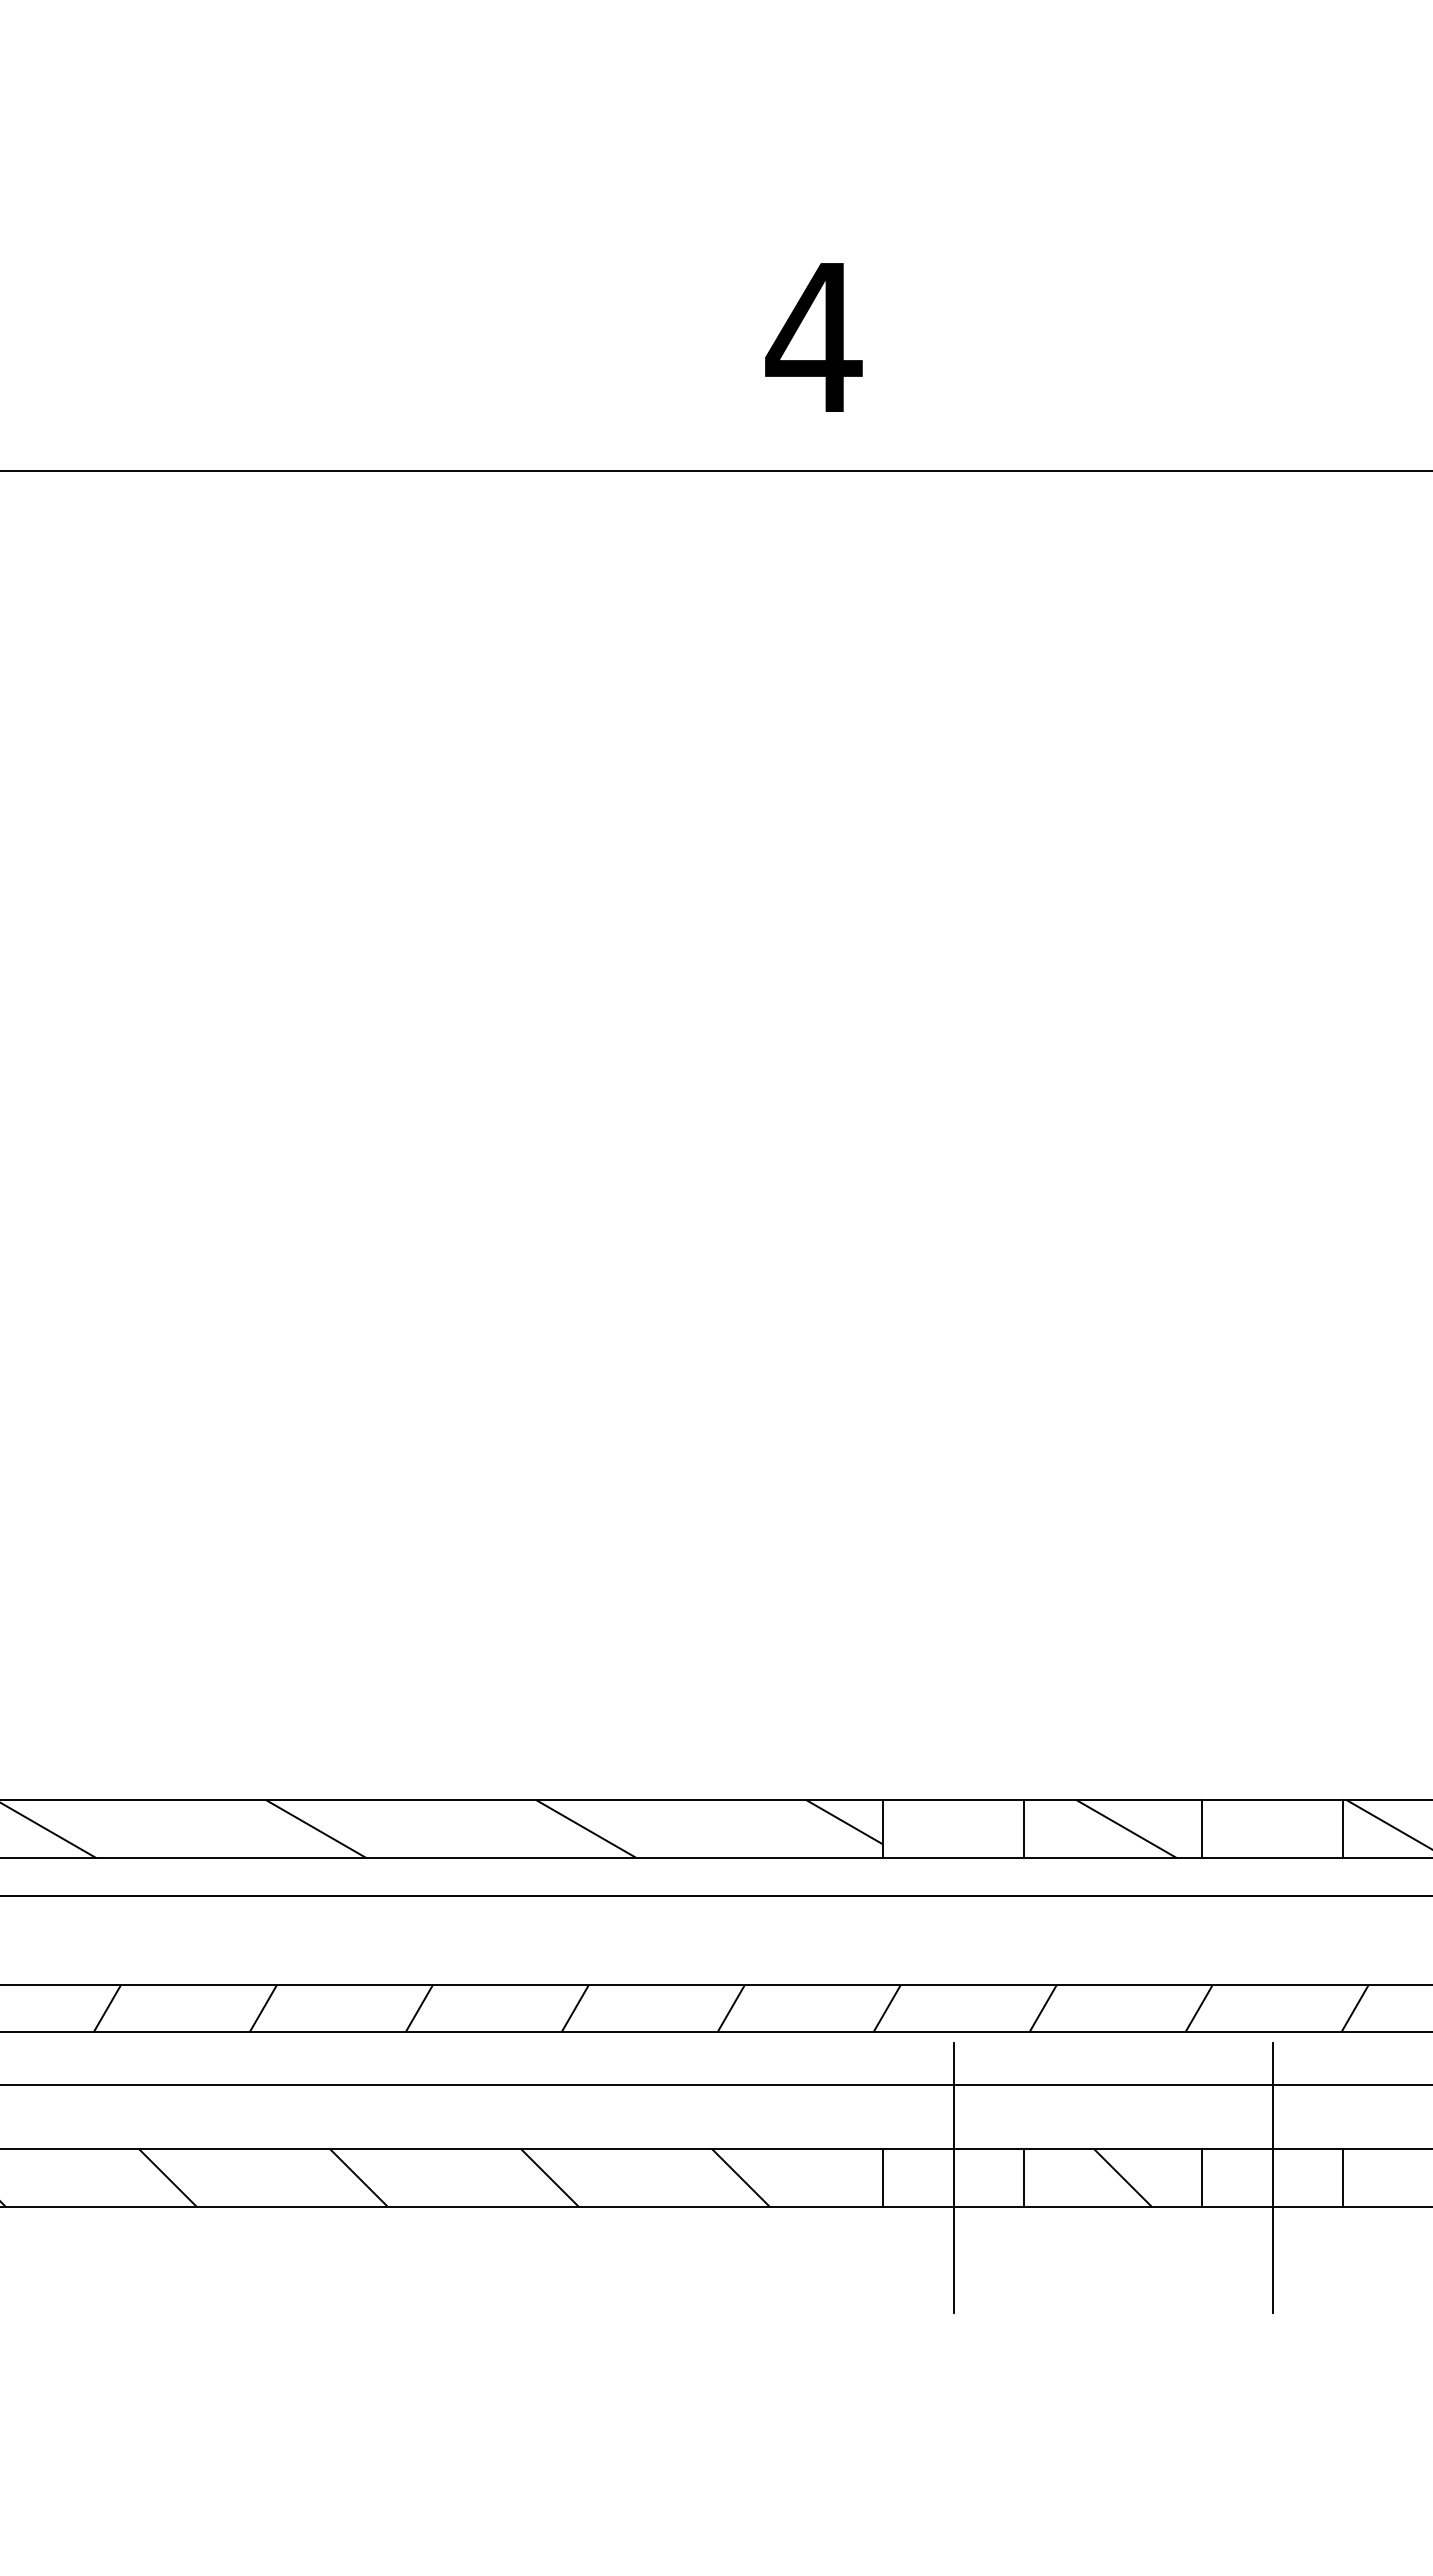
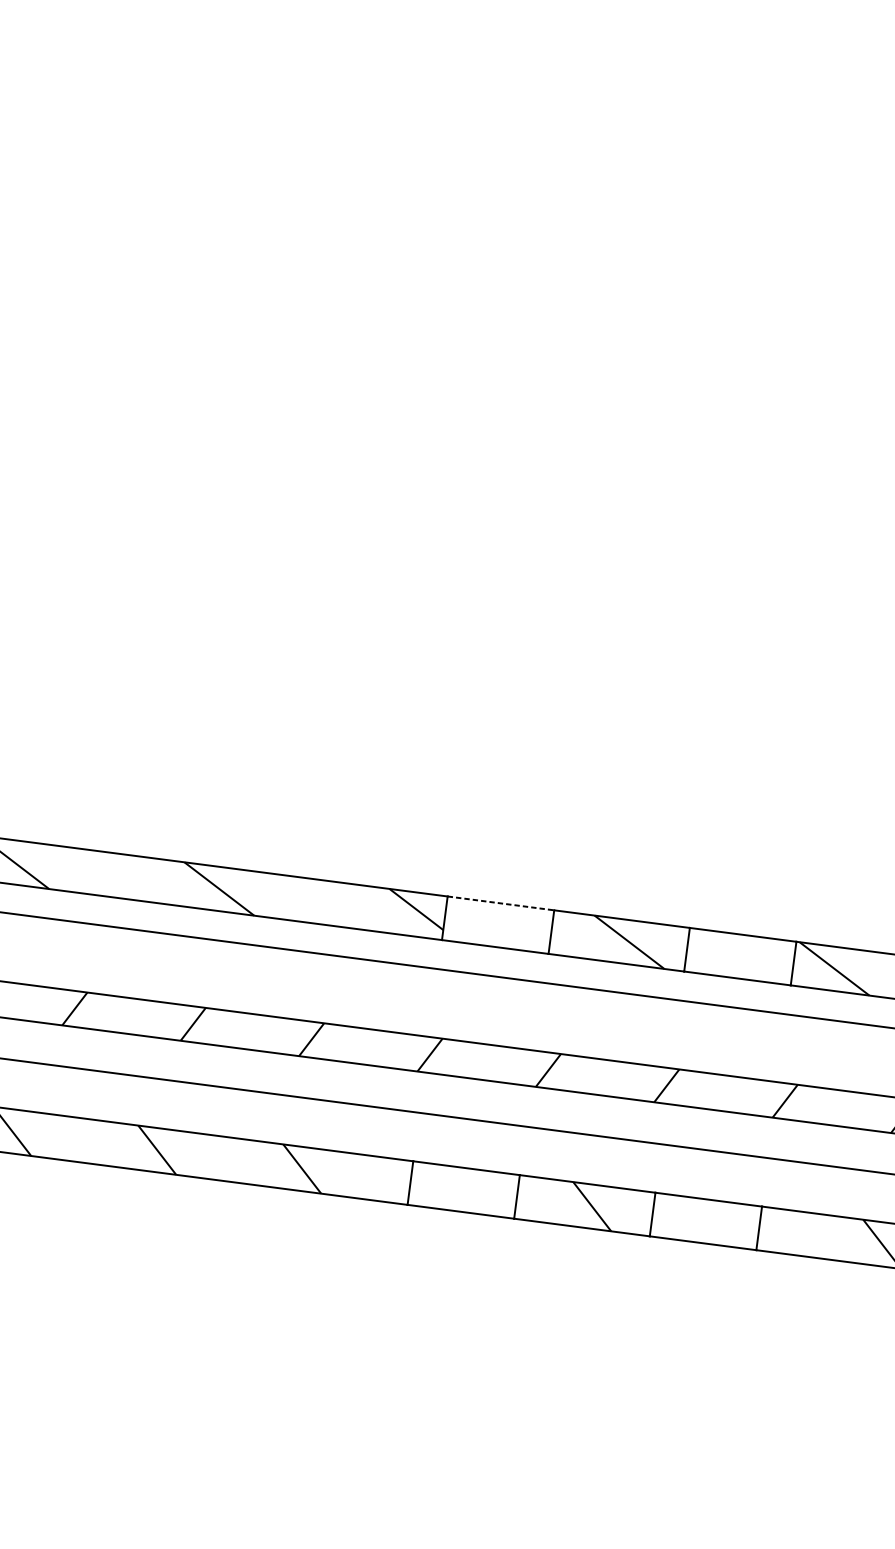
line: (954, 1800) -> (501, 903), solid -> dashed
line: (953, 2177) -> (463, 1189), removed
line: (1272, 2177) -> (705, 1221), removed

